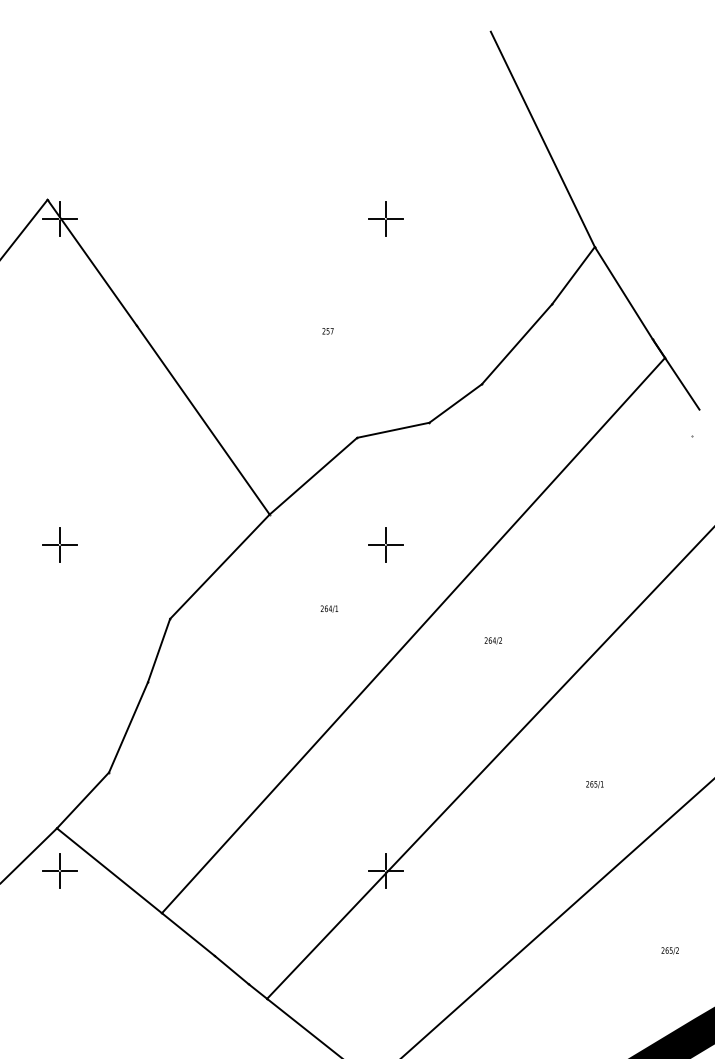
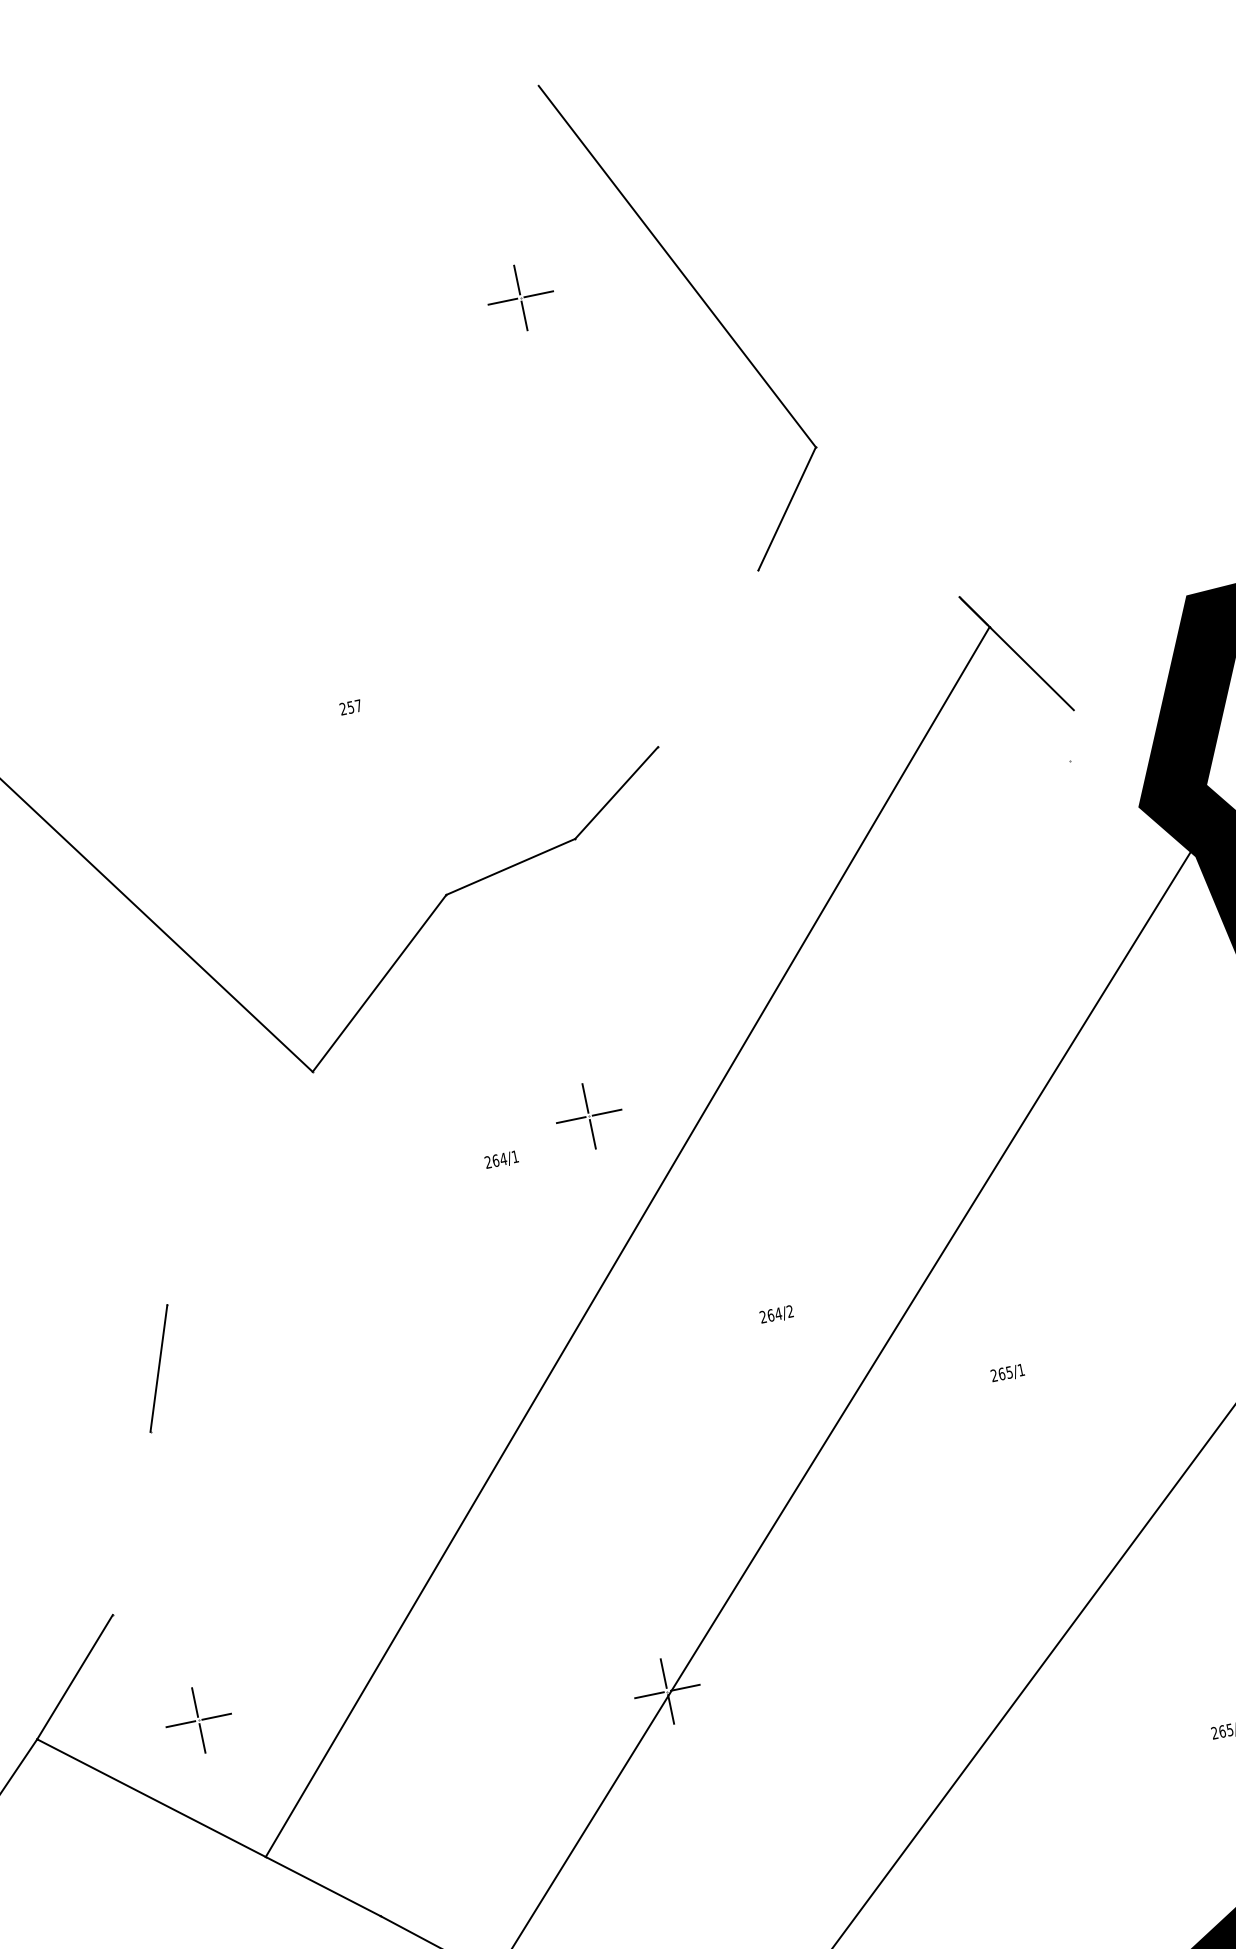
part: (385, 218) -> (519, 297), moved
line: (623, 292) -> (886, 521), removed
line: (516, 344) -> (707, 659), removed
part: (385, 544) -> (587, 1115), moved
line: (219, 566) -> (239, 1188), removed
text: (329, 608) -> (501, 1159), moved
text: (492, 640) -> (774, 1314), moved
line: (128, 727) -> (131, 1523), removed
text: (594, 784) -> (1006, 1373), moved
part: (59, 870) -> (197, 1719), moved

